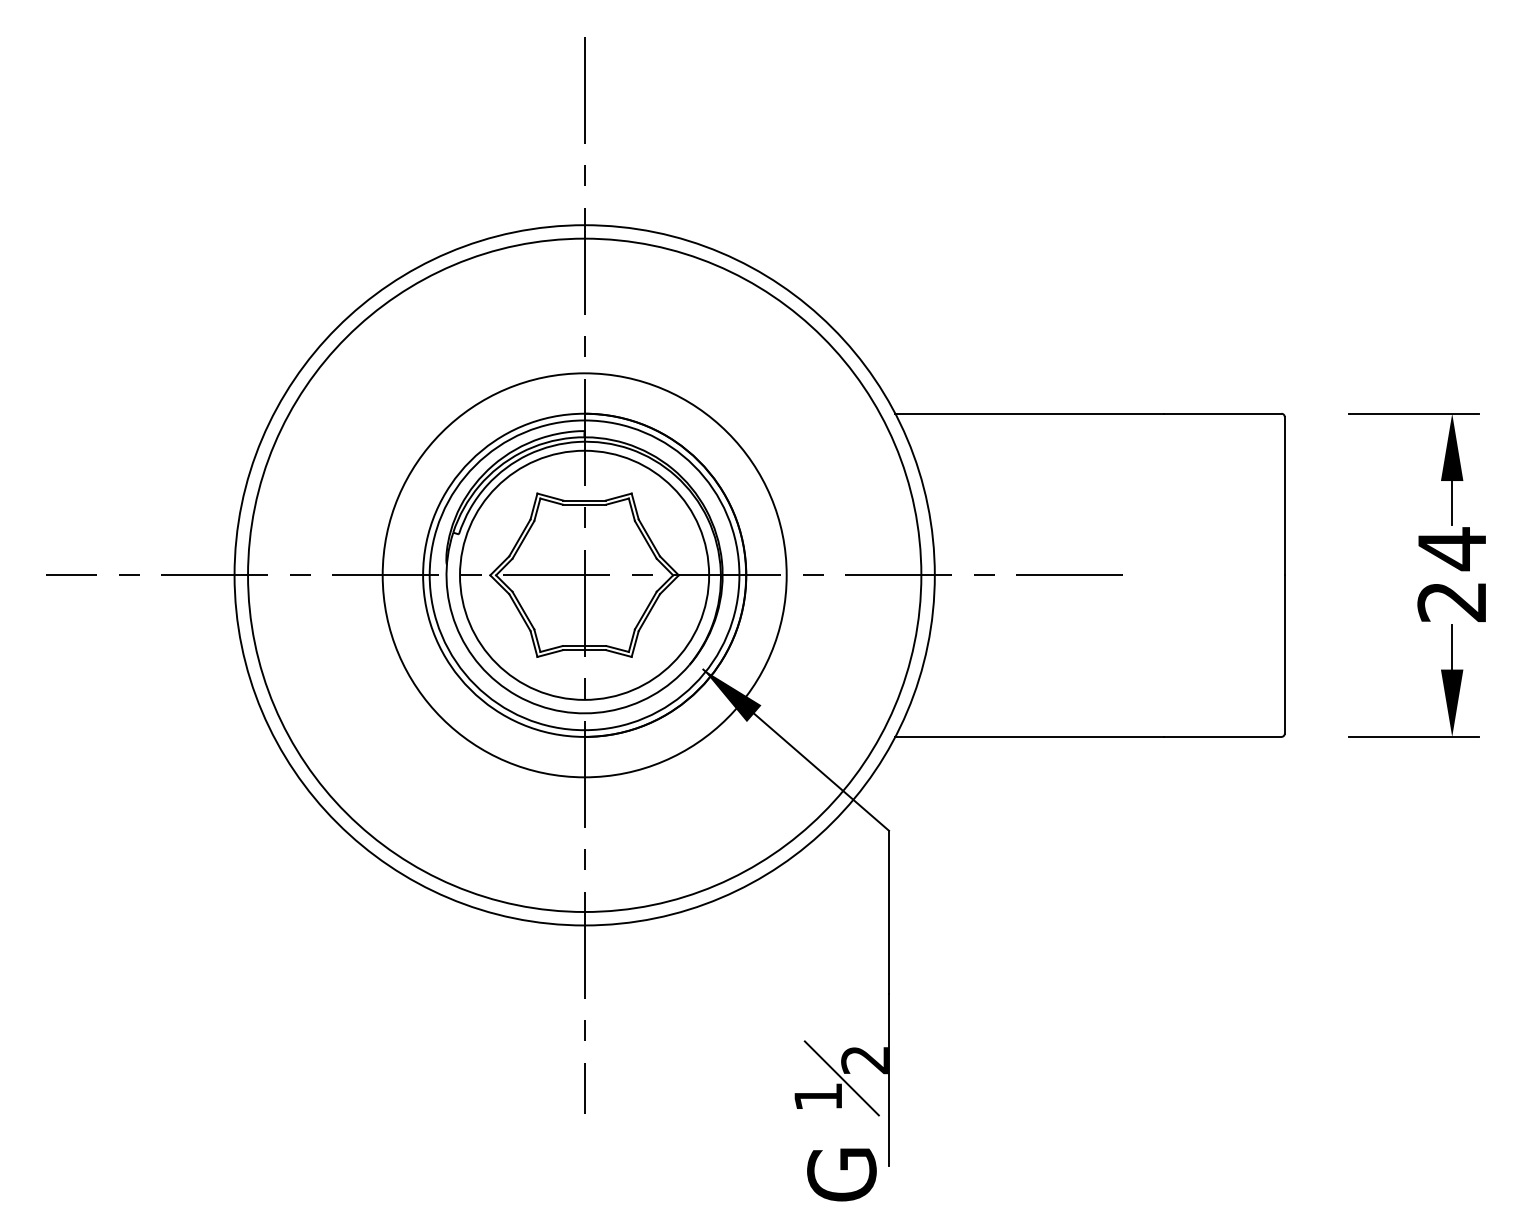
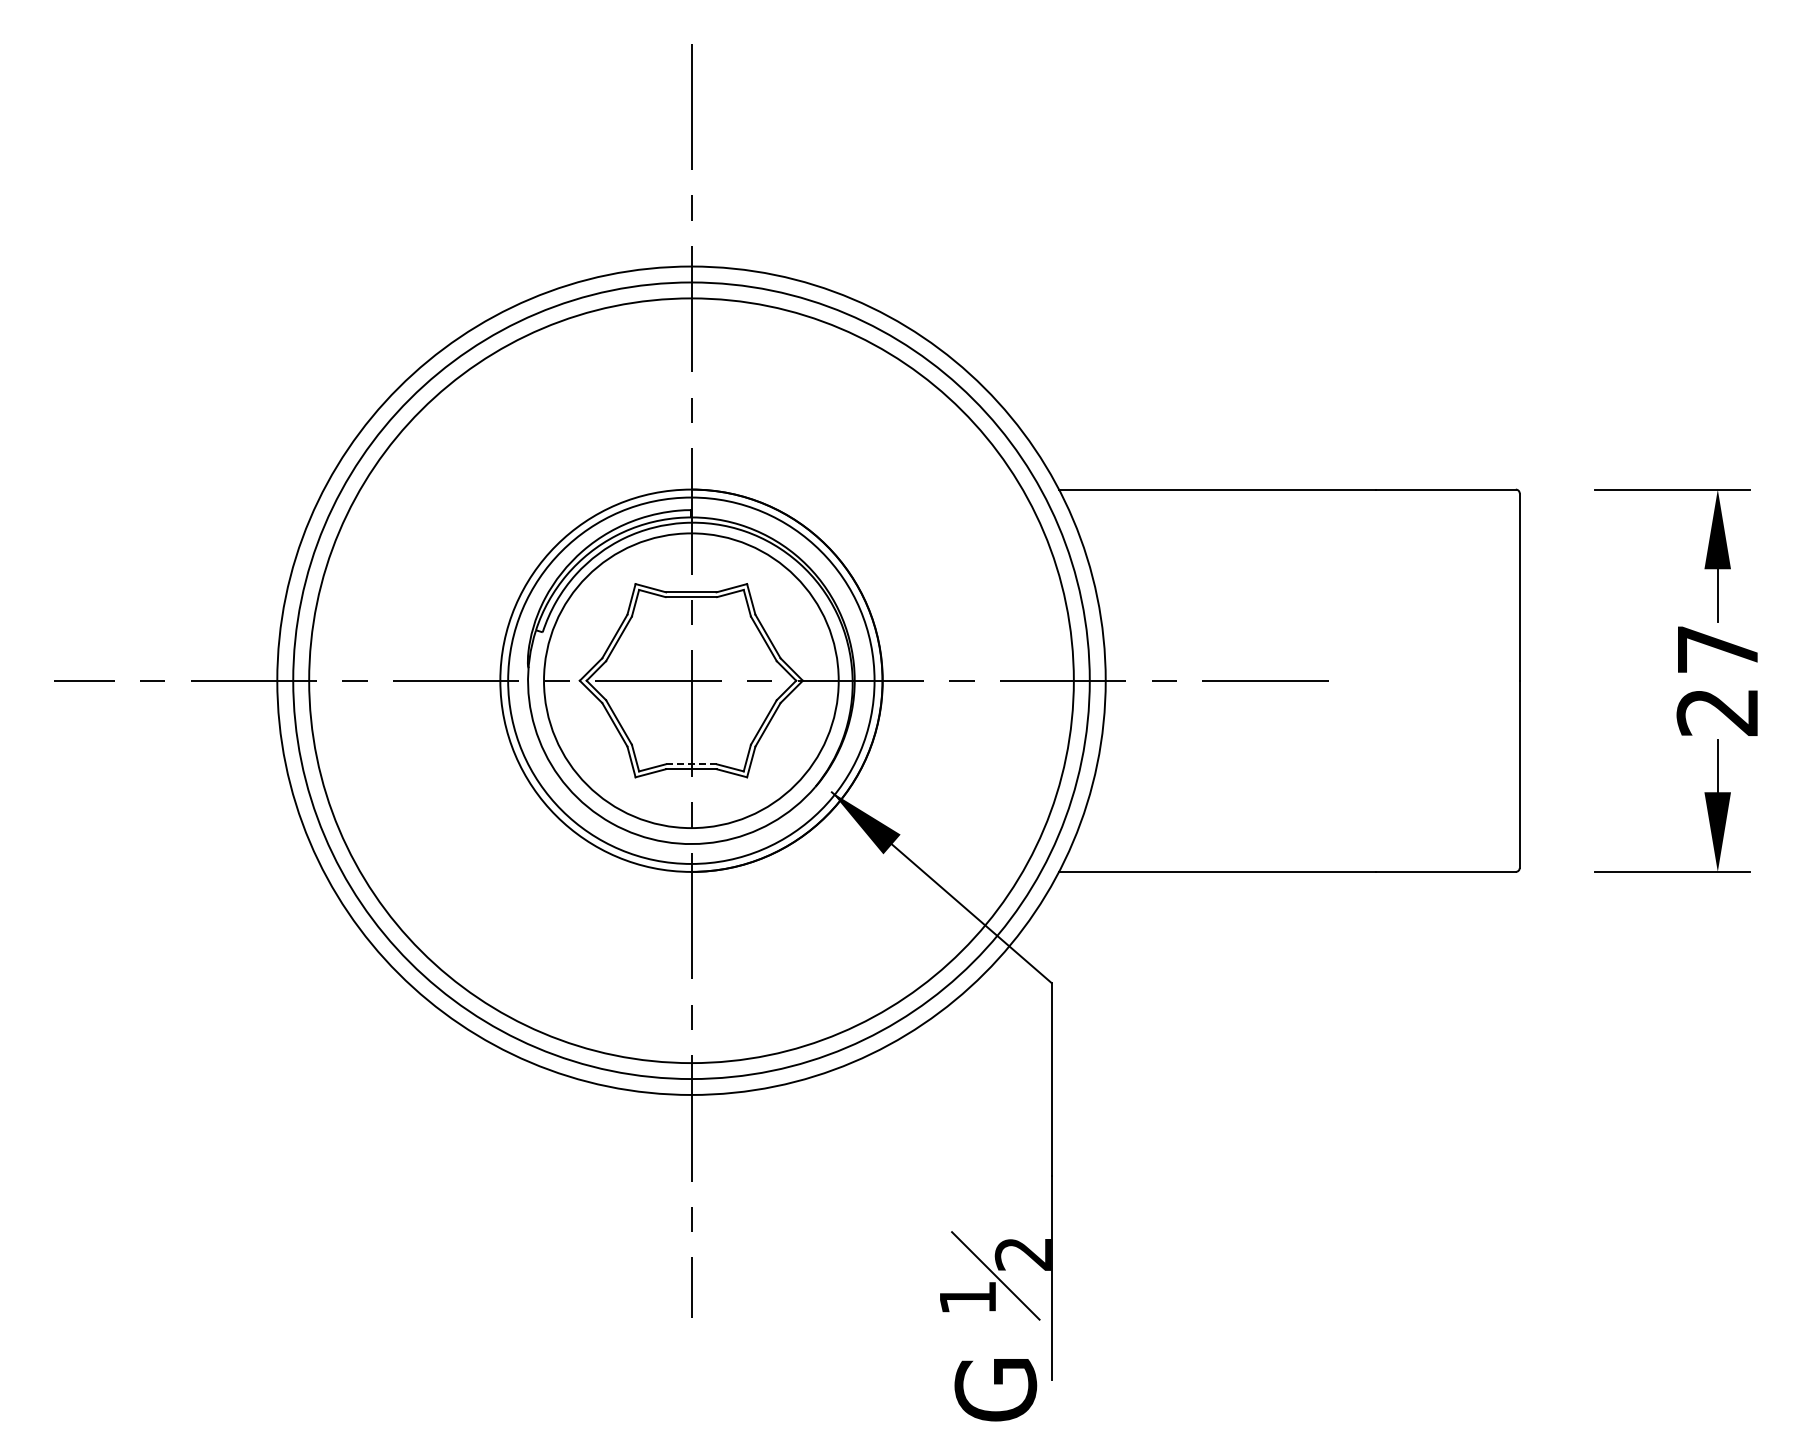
text: (1451, 548) -> (1717, 649), 24 -> 27
circle: (584, 575) -> (691, 680), size x1.6
line: (584, 646) -> (691, 764), solid -> dashed

